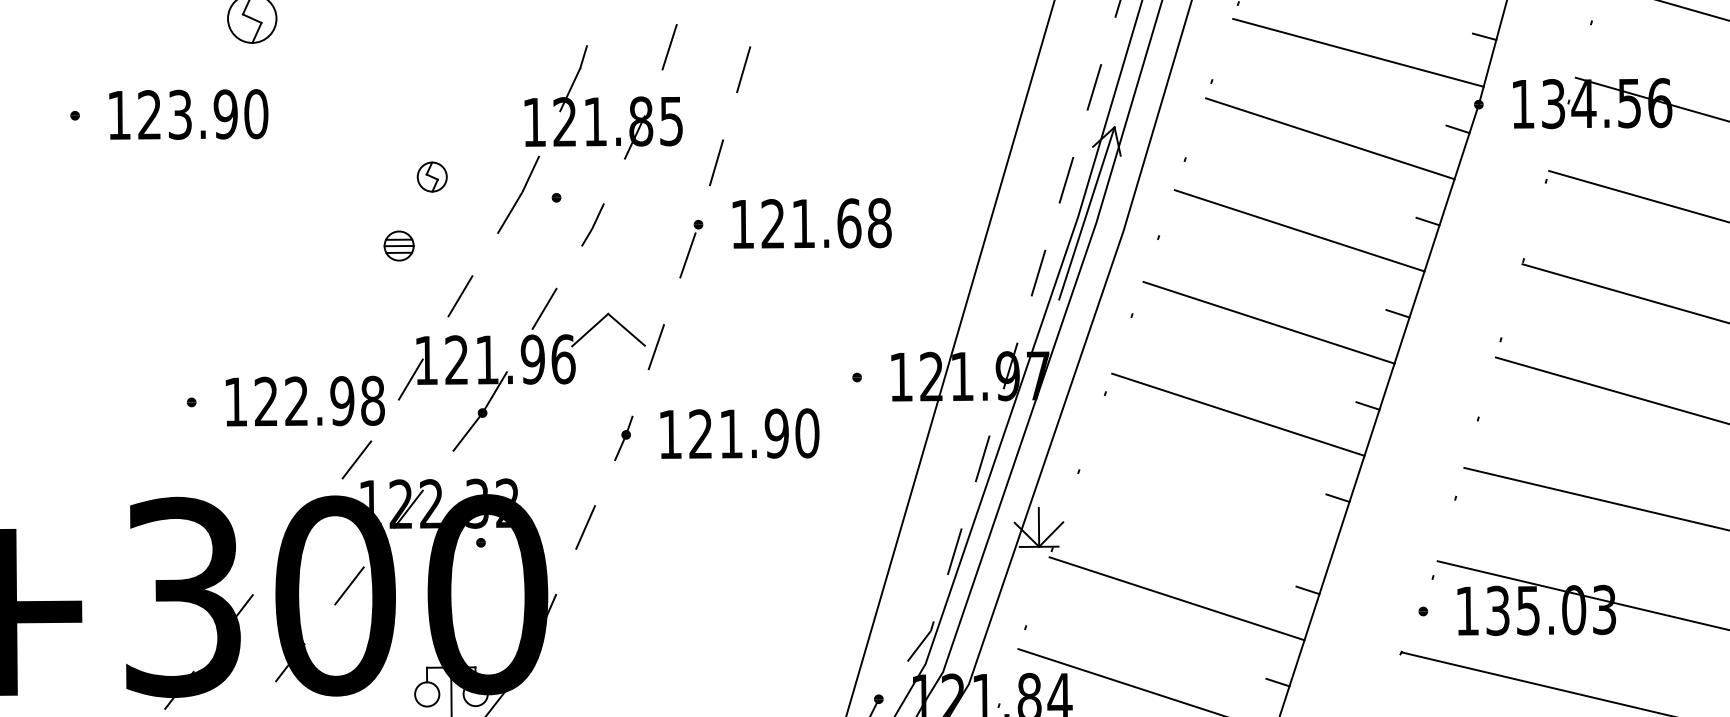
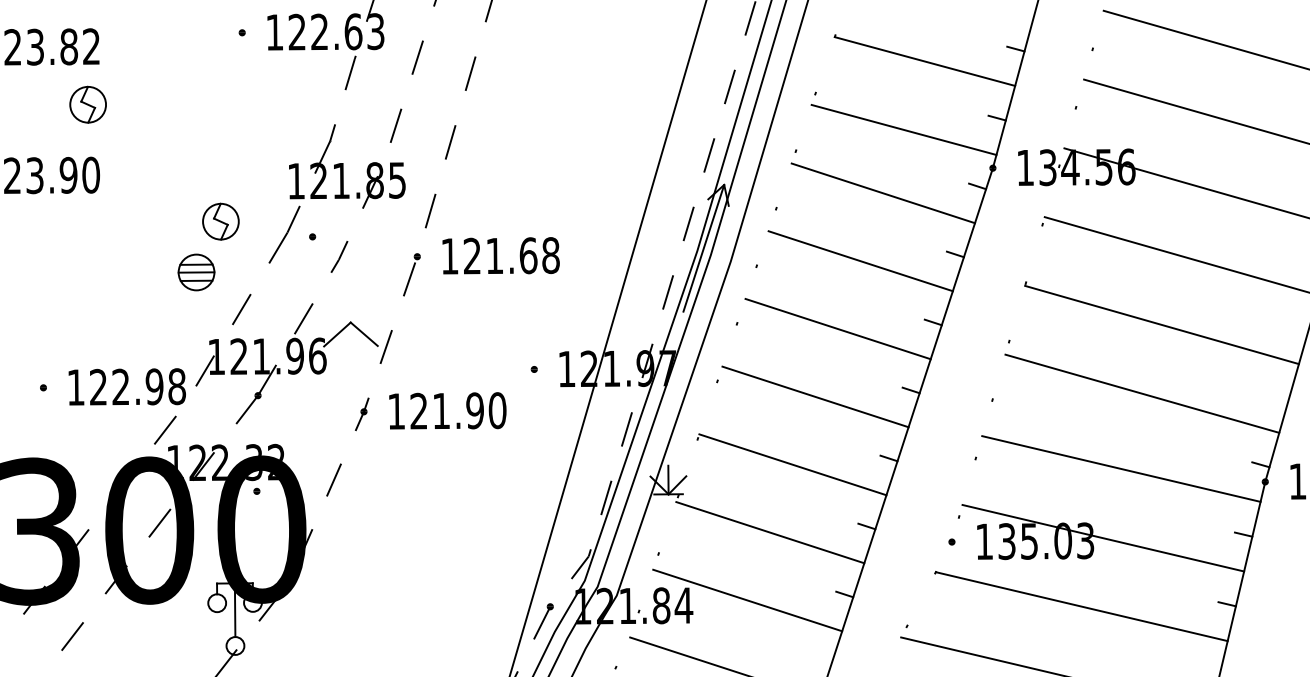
part: (431, 176) -> (220, 221), size x1.67
part: (399, 246) -> (196, 272), size x1.67
line: (1207, 506) -> (792, 464), added

